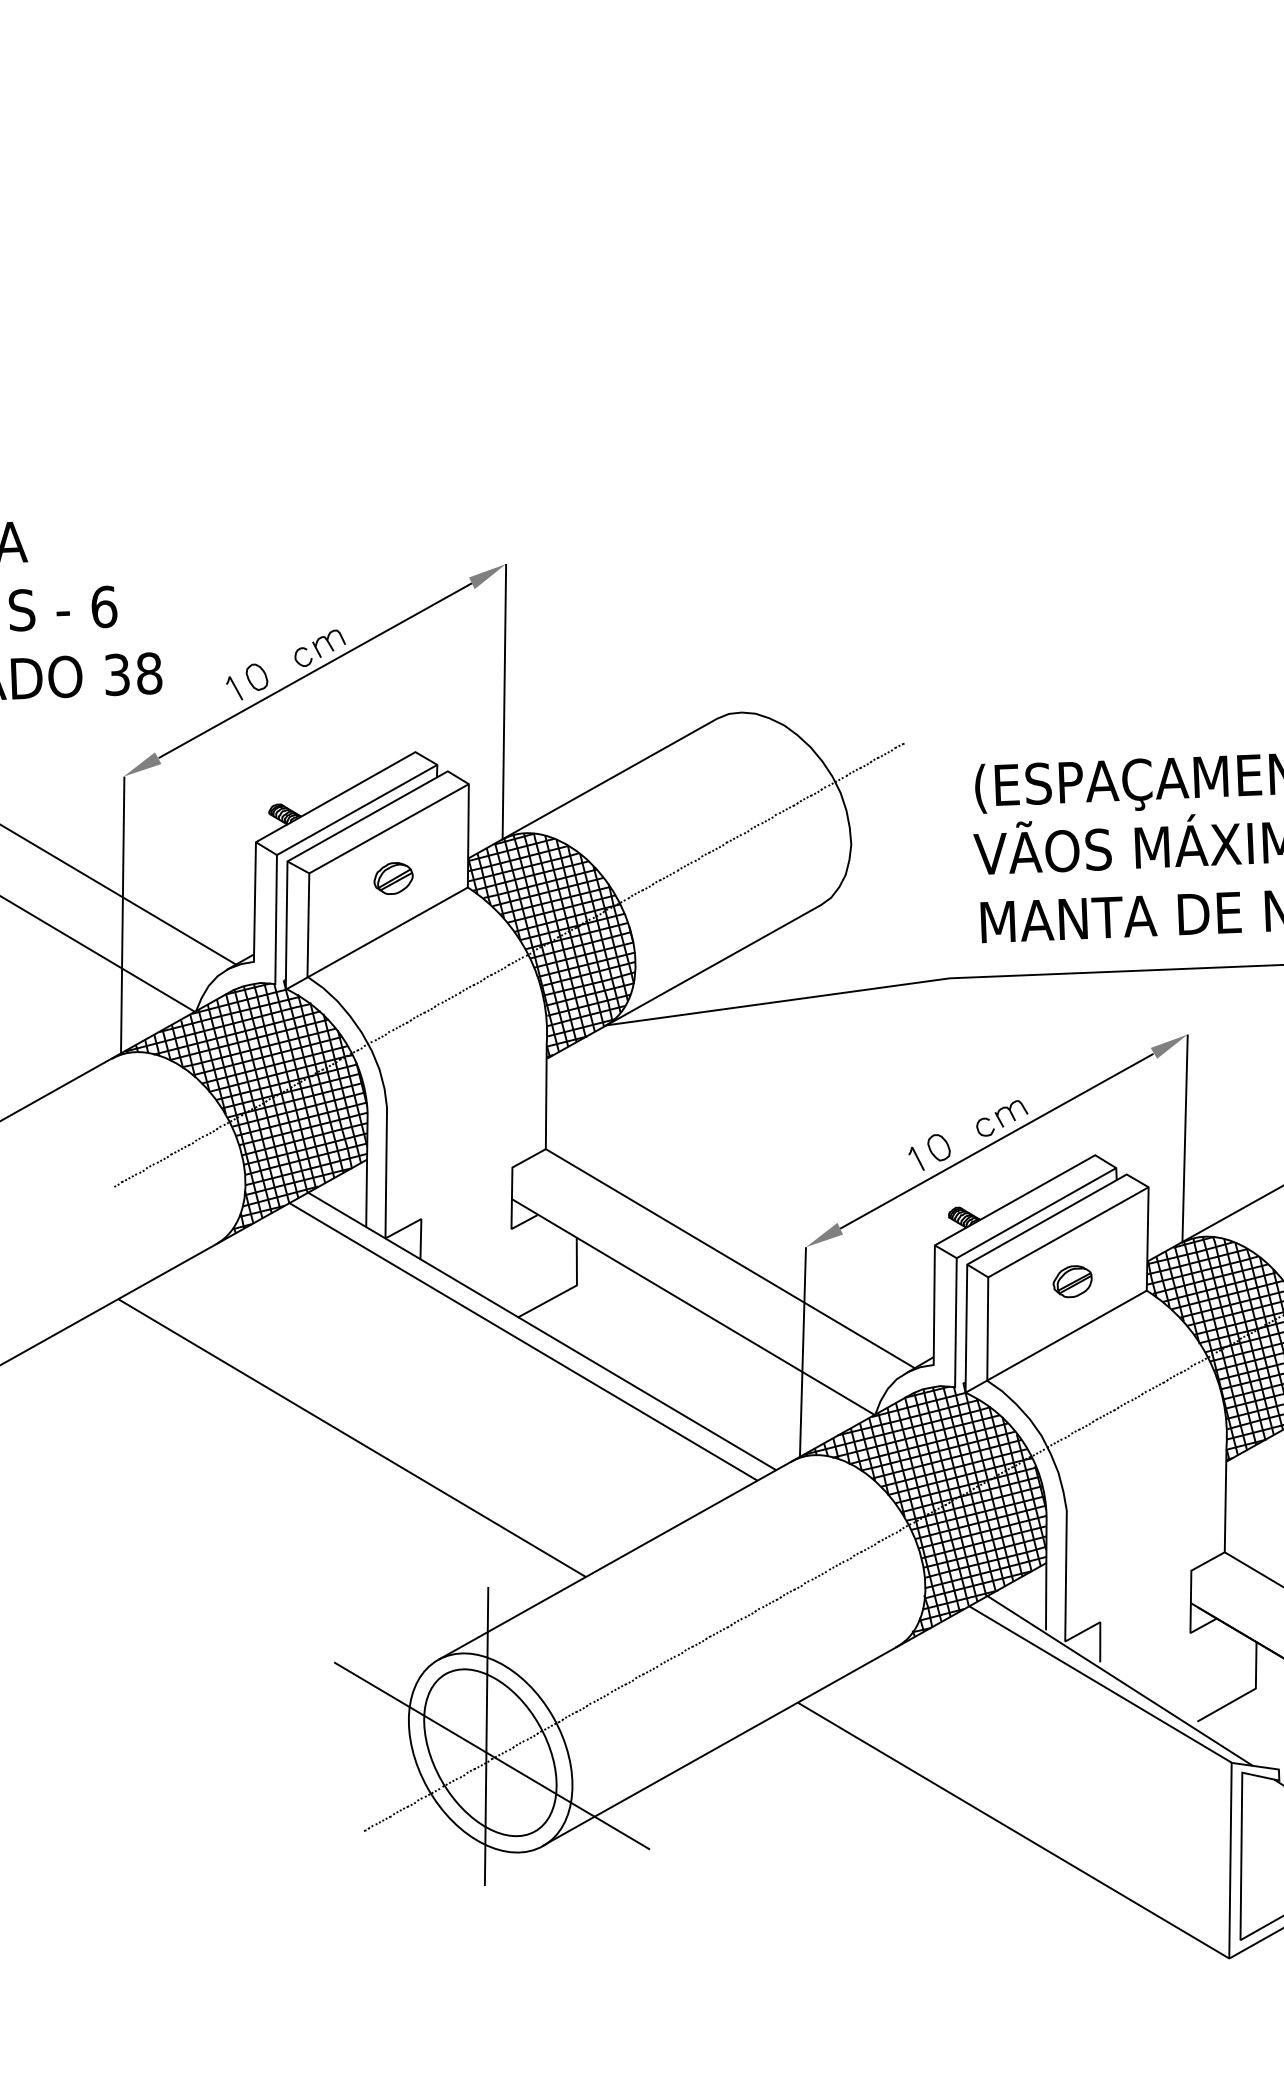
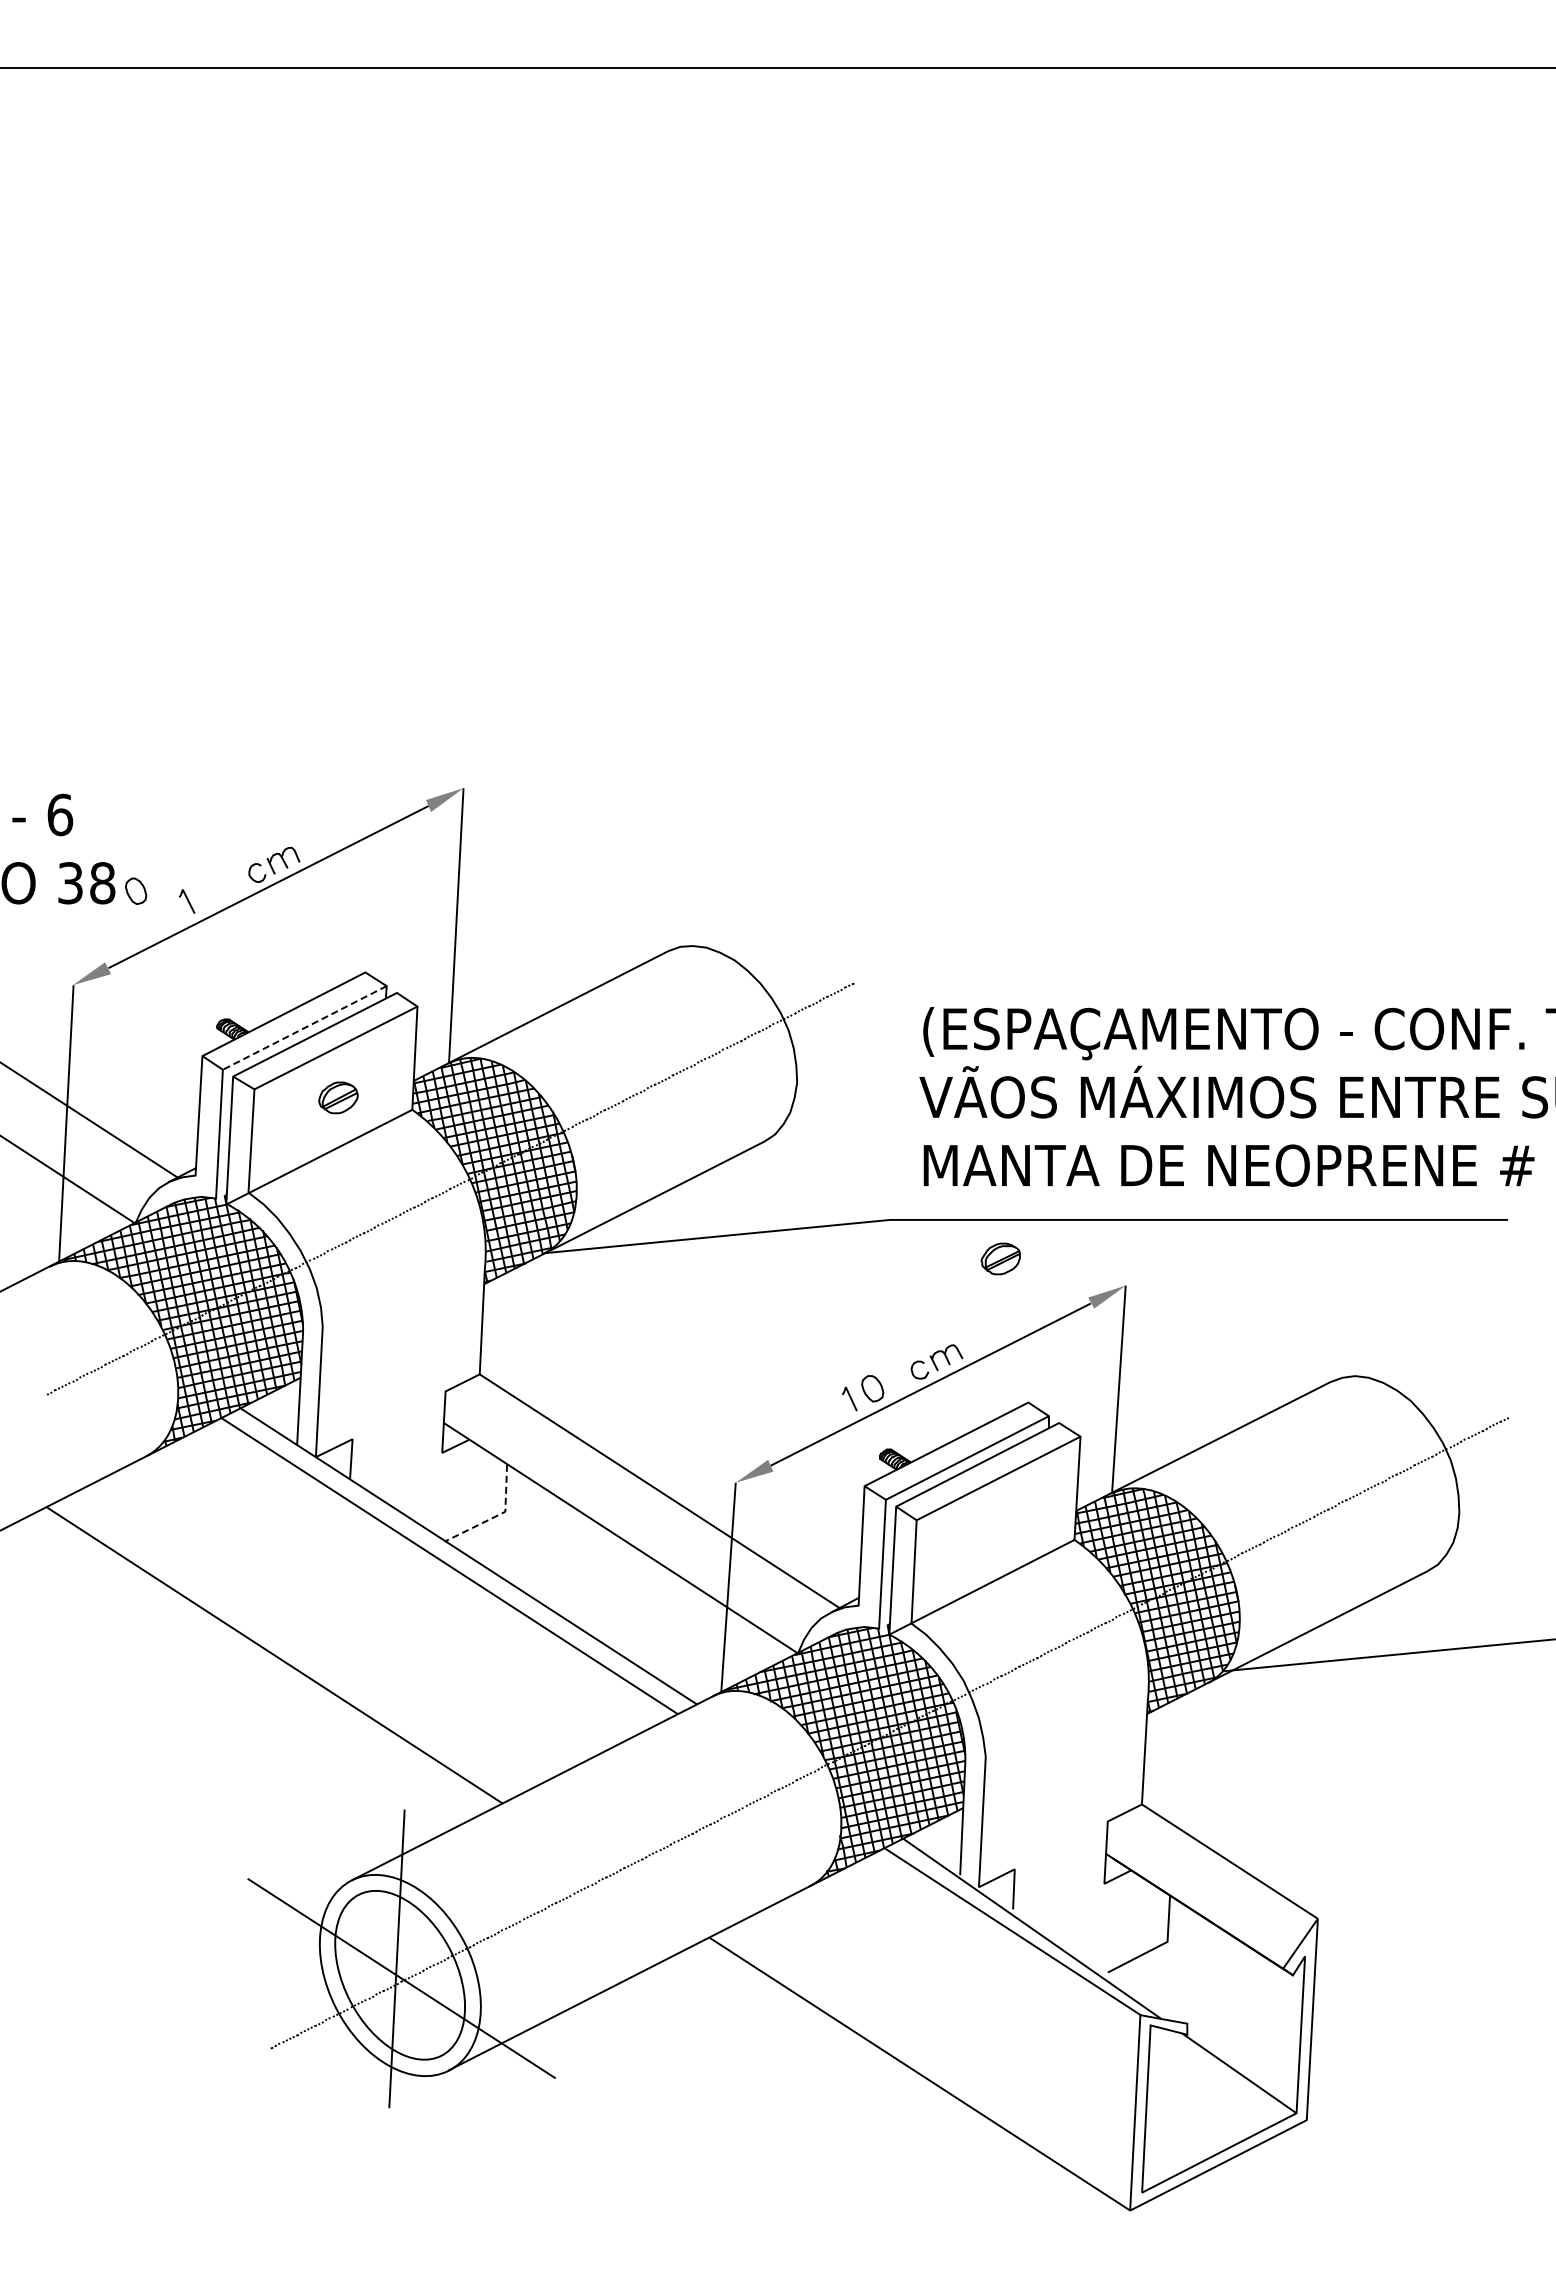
part: (257, 676) -> (136, 890), moved
line: (356, 809) -> (304, 1027), solid -> dashed
part: (1072, 1281) -> (1000, 1258), moved
line: (568, 1290) -> (496, 1516), solid -> dashed

